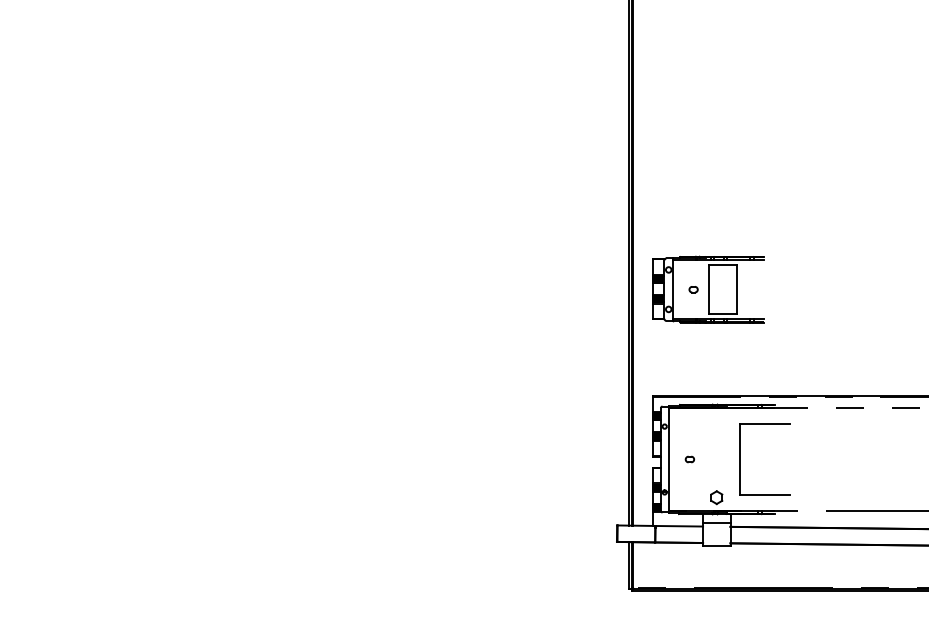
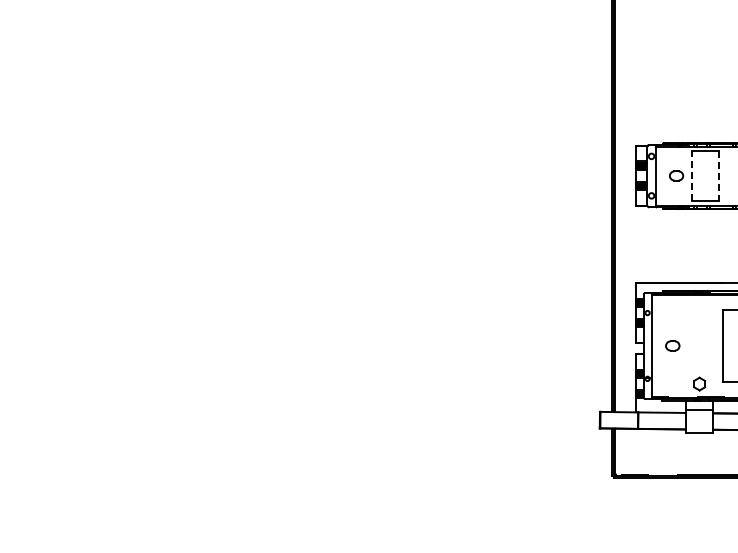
part: (693, 289) -> (676, 175), size x1.6
line: (709, 289) -> (692, 175), solid -> dashed
line: (736, 289) -> (719, 175), solid -> dashed
part: (689, 459) -> (672, 345), size x1.6

